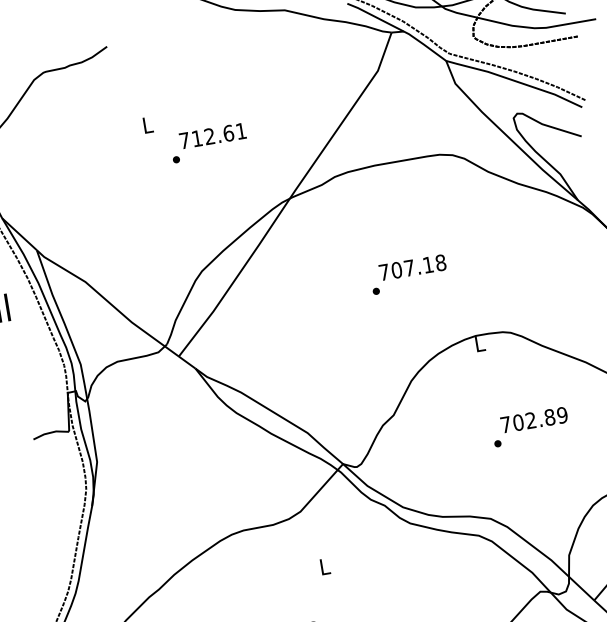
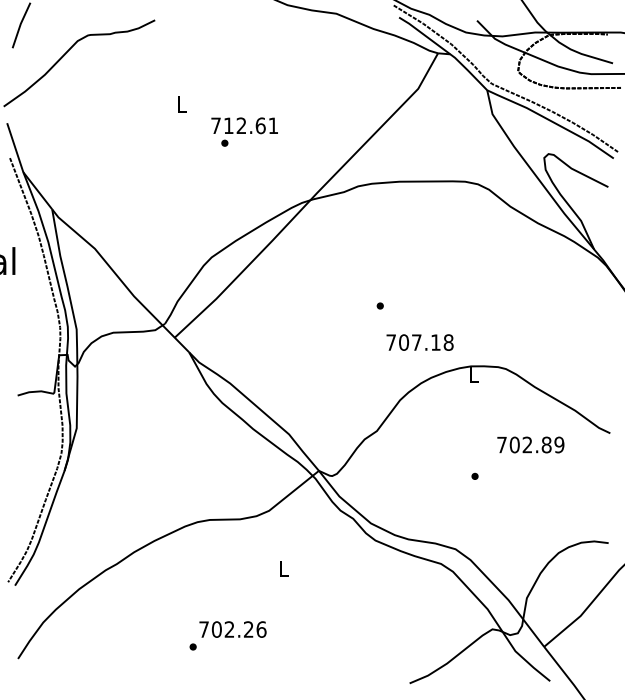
part: (175, 159) -> (224, 142), moved
text: (412, 267) -> (419, 342), moved
text: (533, 419) -> (530, 444), moved

